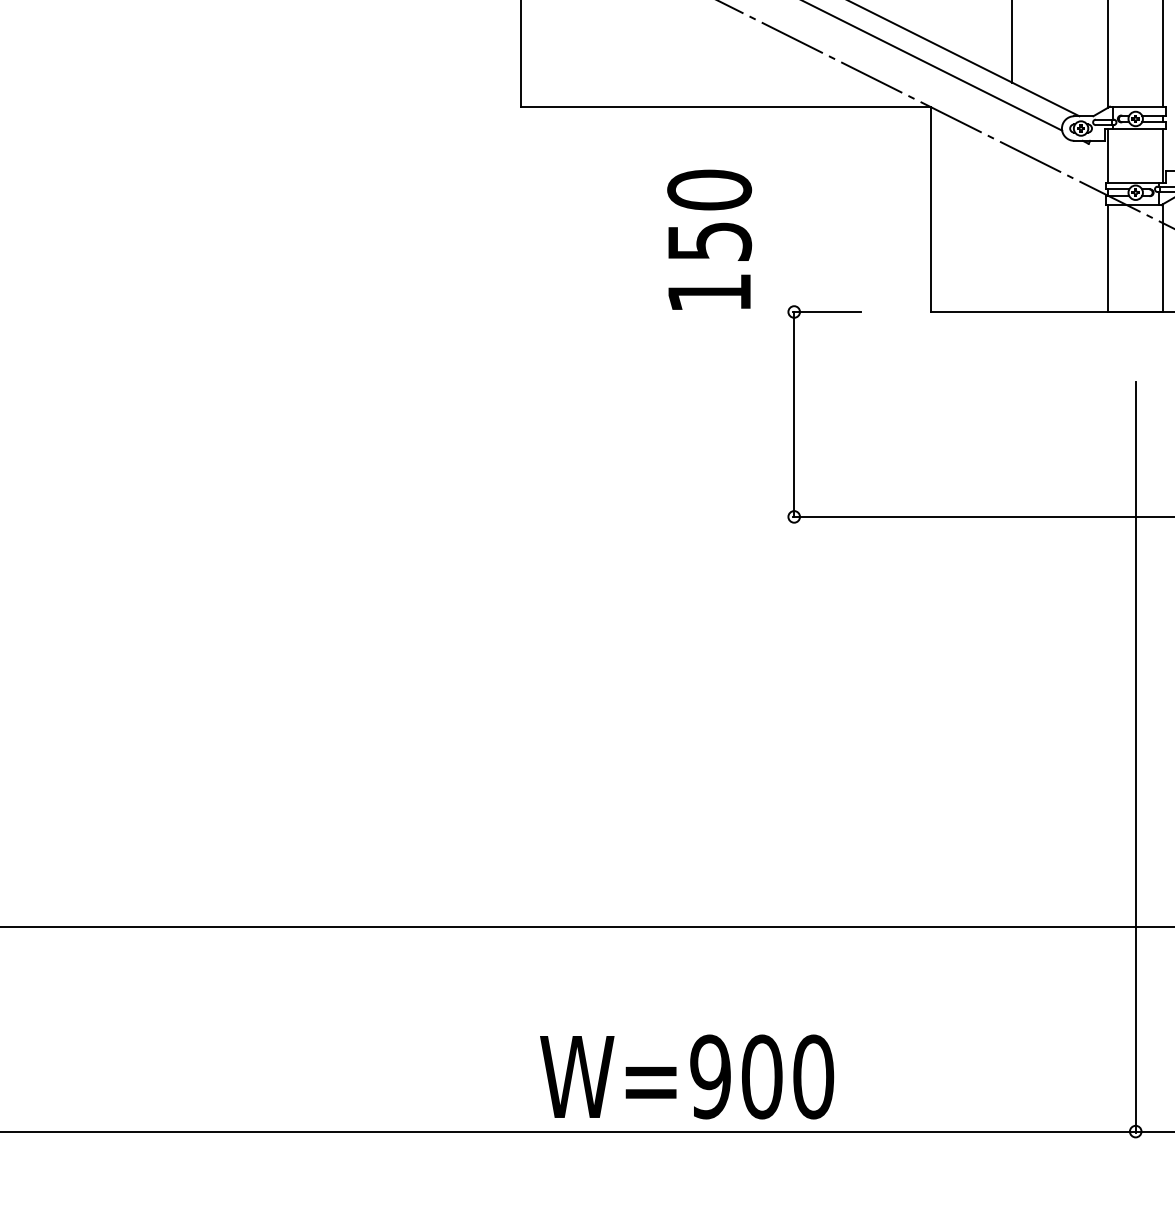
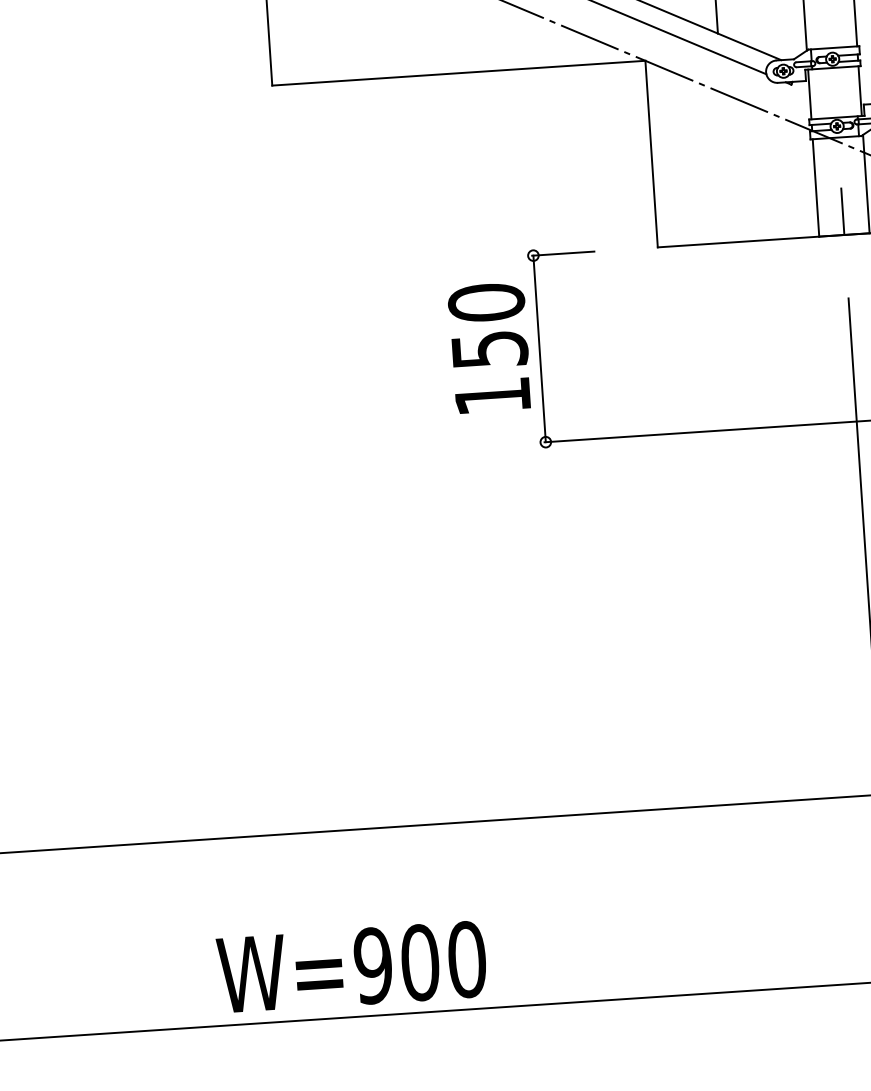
text: (709, 239) -> (489, 347), moved
line: (1135, 285) -> (842, 210), added
text: (687, 1076) -> (352, 966), moved

